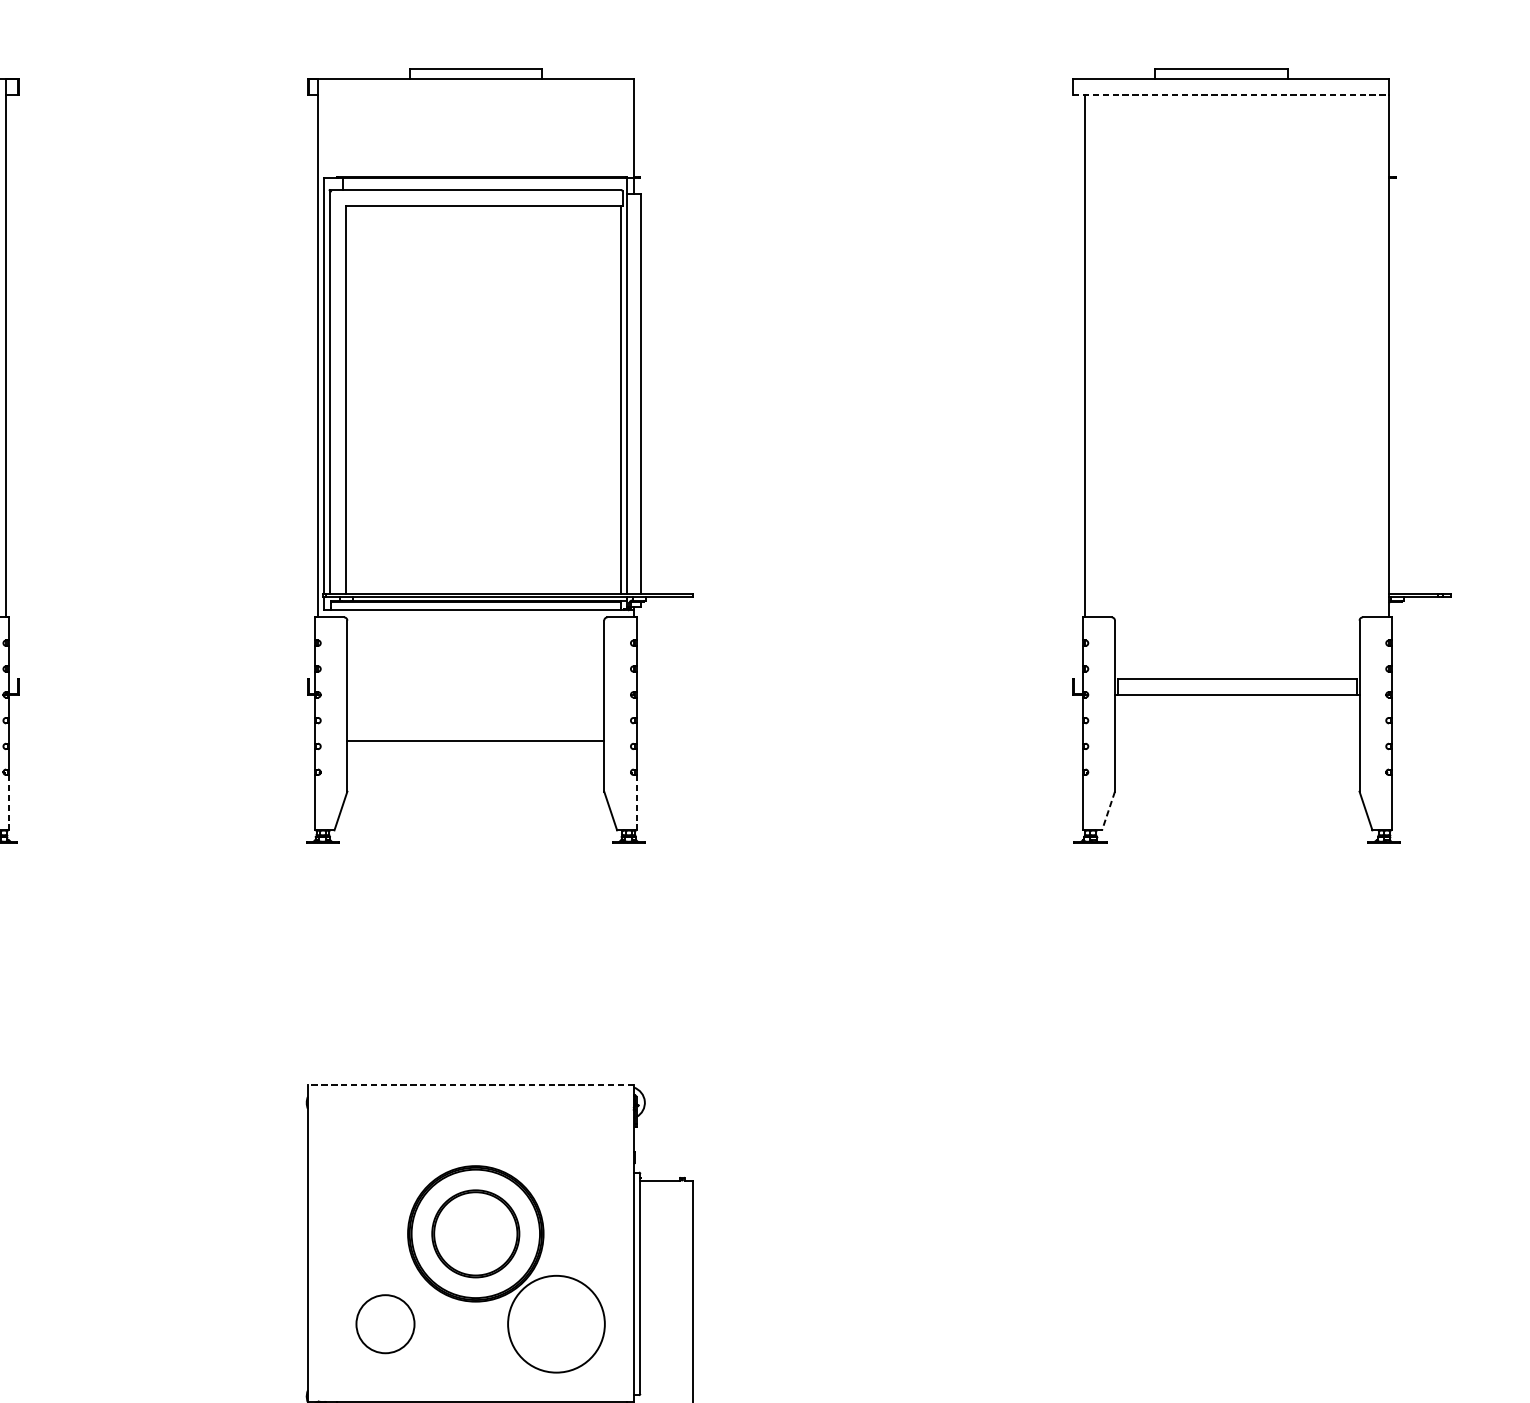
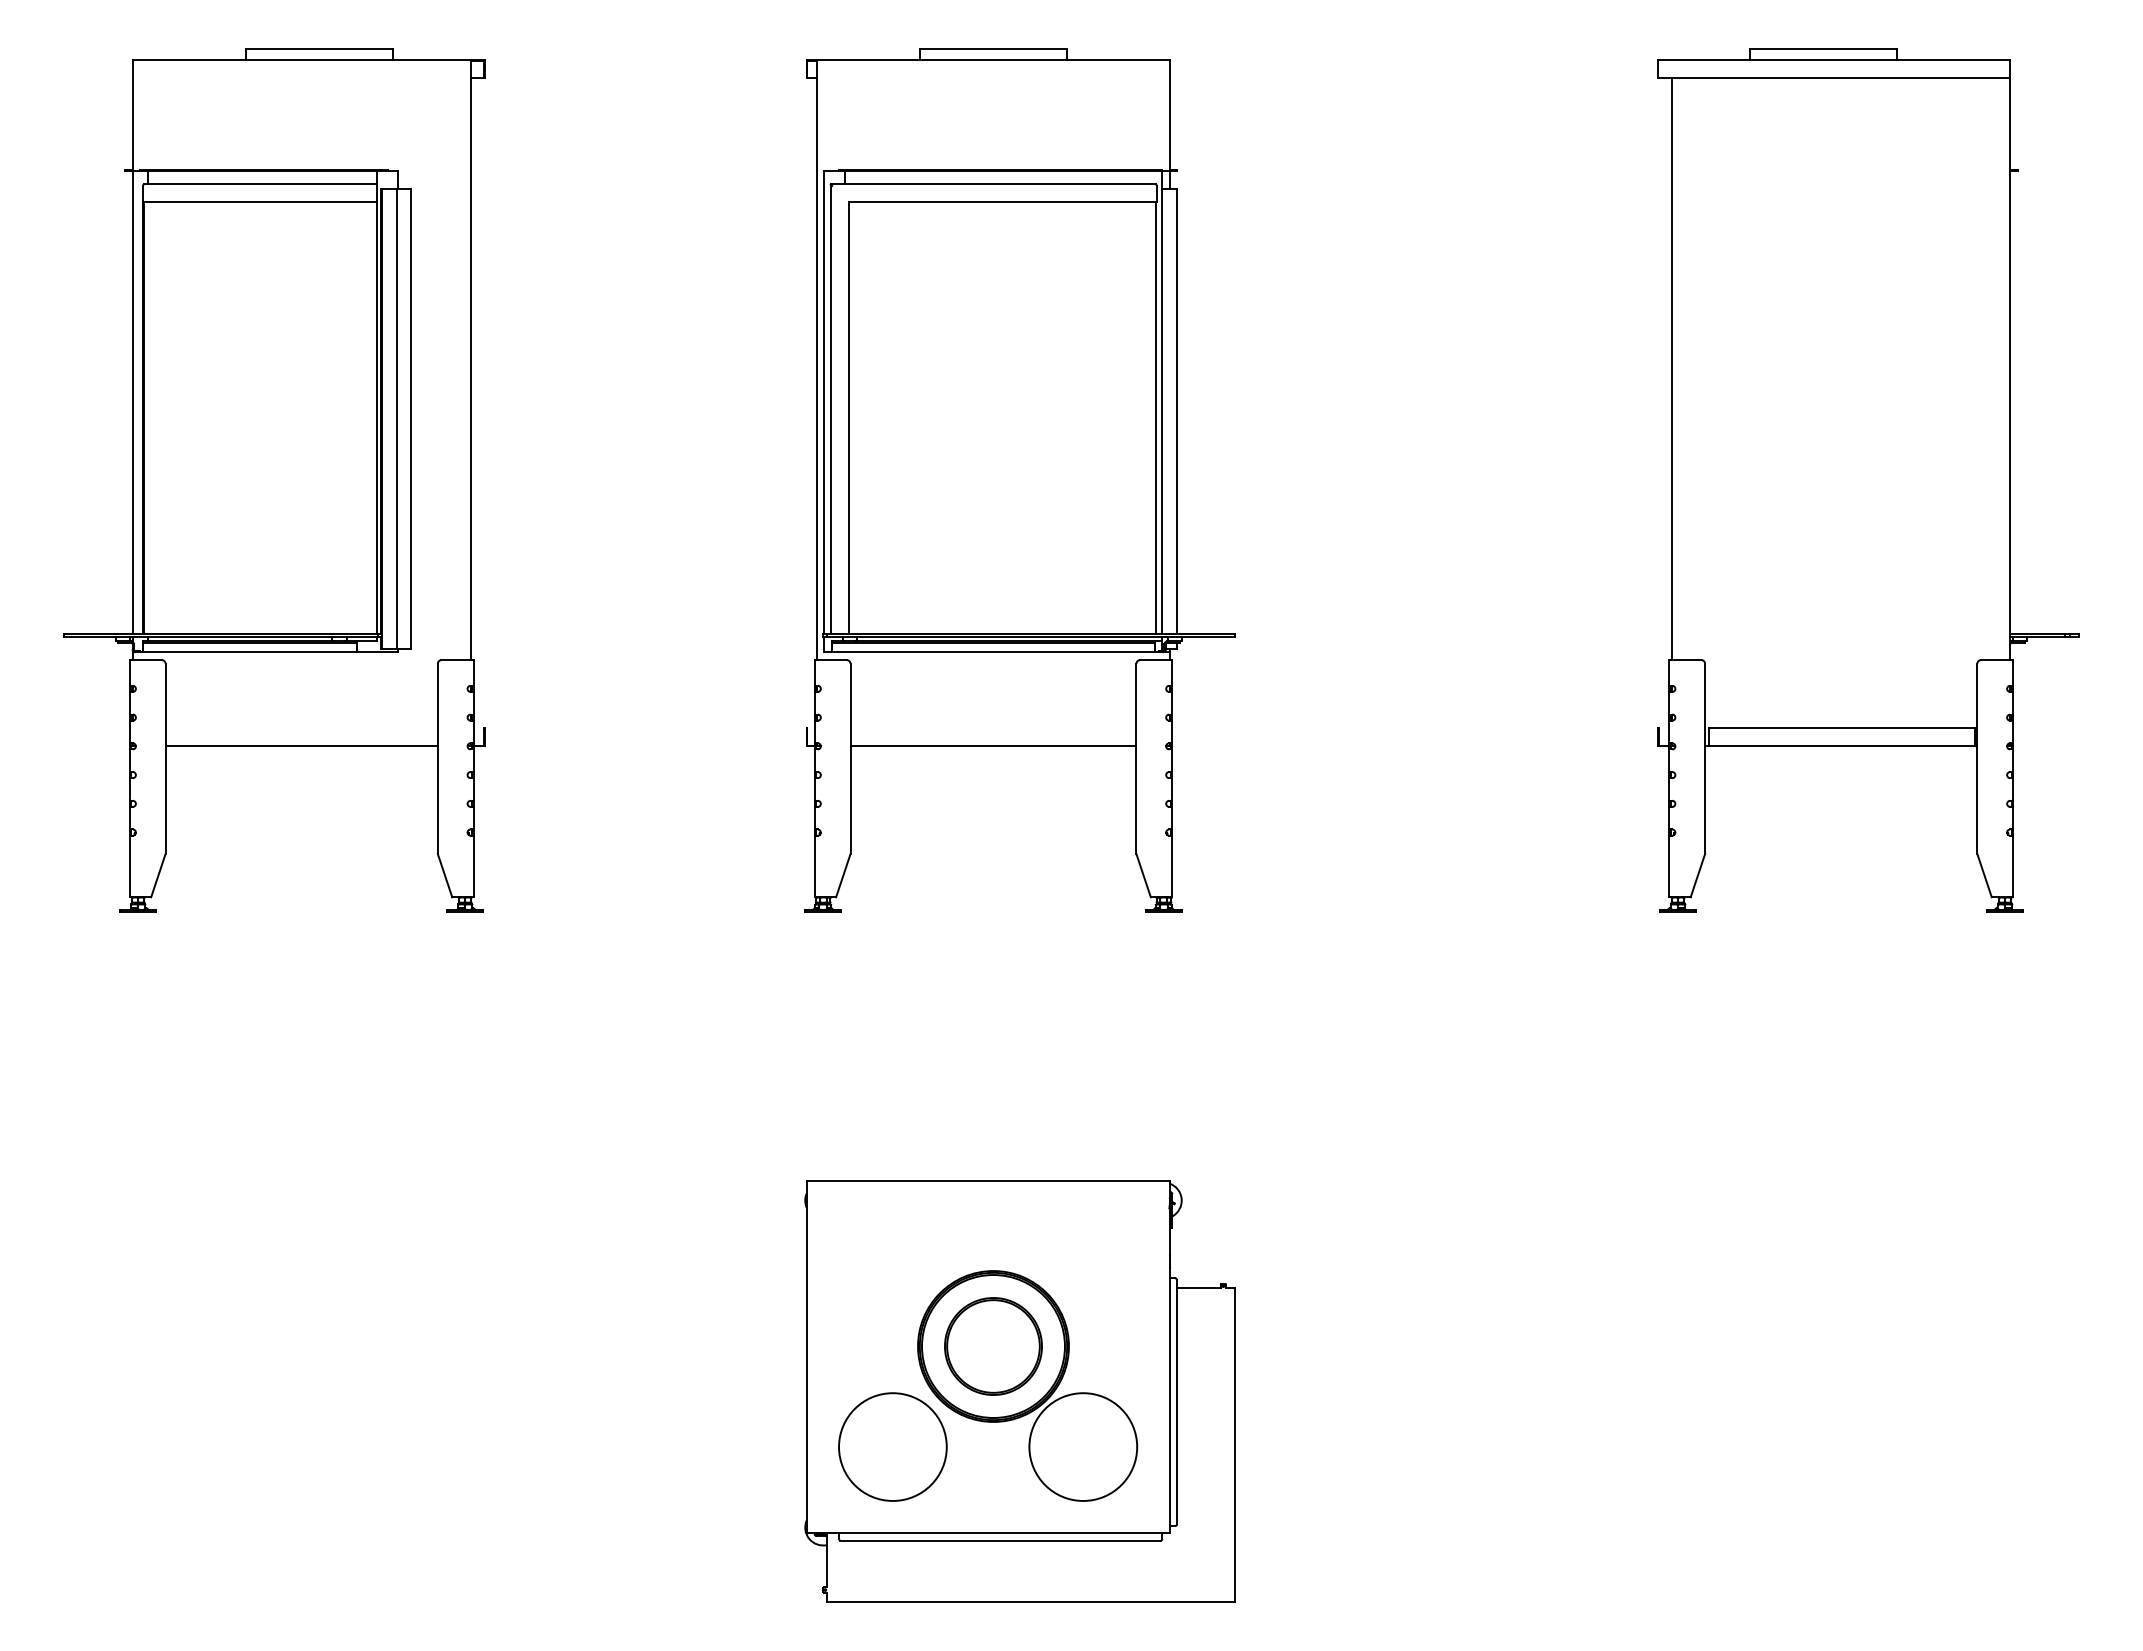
line: (1231, 94) -> (1834, 78), dashed -> solid
line: (475, 740) -> (993, 746), moved
line: (8, 802) -> (473, 866), dashed -> solid
line: (636, 802) -> (1172, 866), dashed -> solid
line: (1108, 810) -> (1697, 875), dashed -> solid
line: (470, 1085) -> (987, 1181), dashed -> solid
circle: (385, 1323) -> (892, 1446), size x1.67

